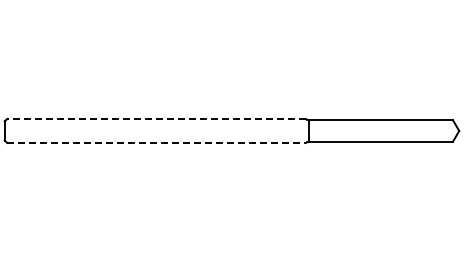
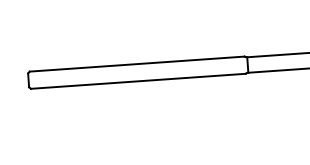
line: (155, 119) -> (136, 64), dashed -> solid
line: (156, 142) -> (138, 80), dashed -> solid

